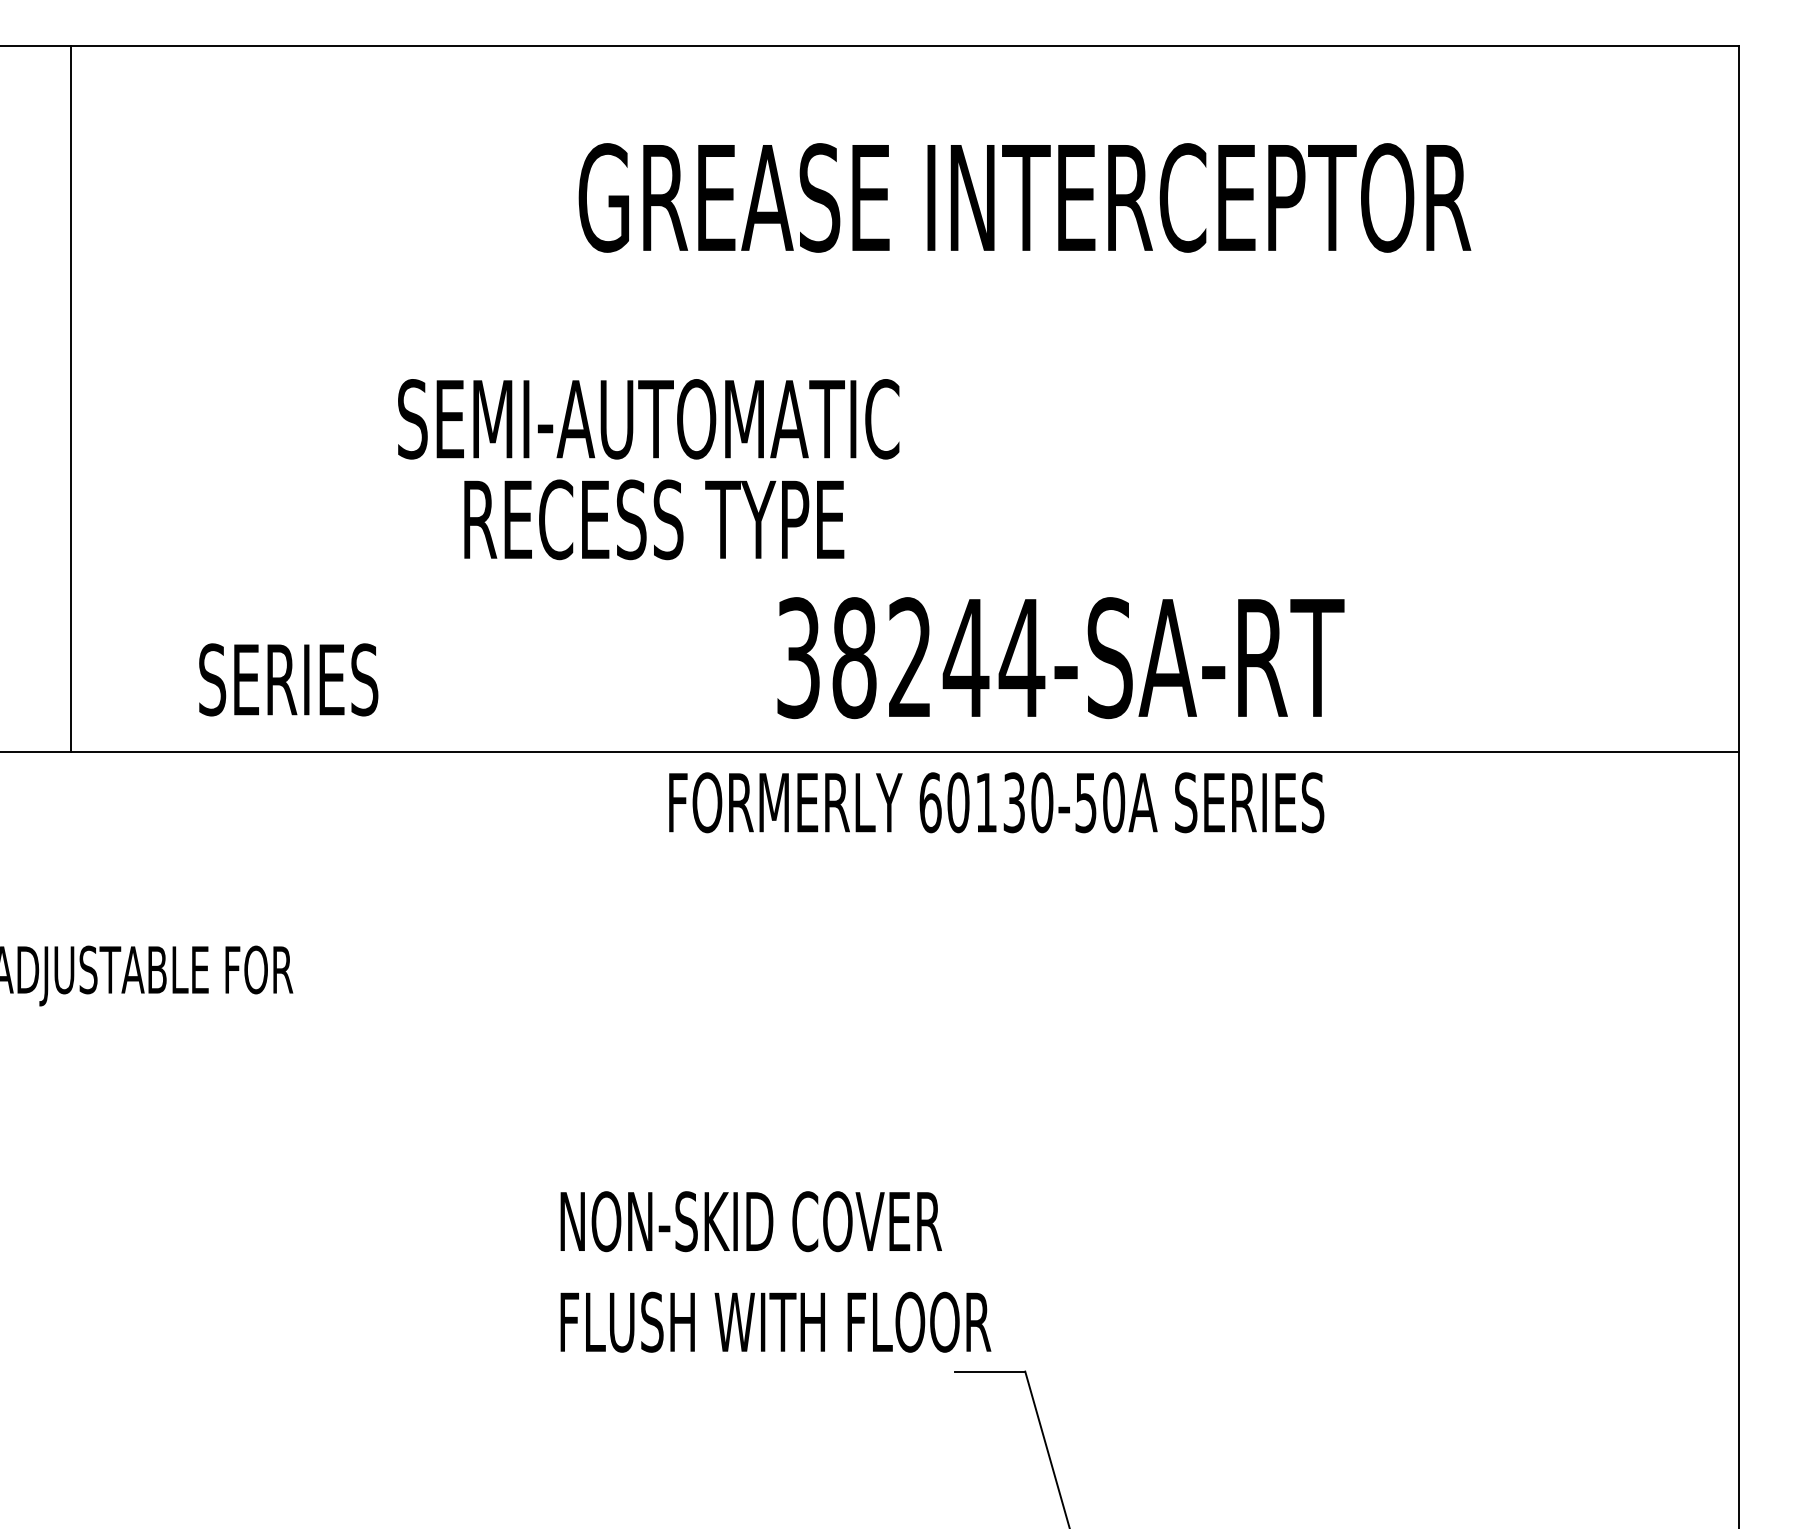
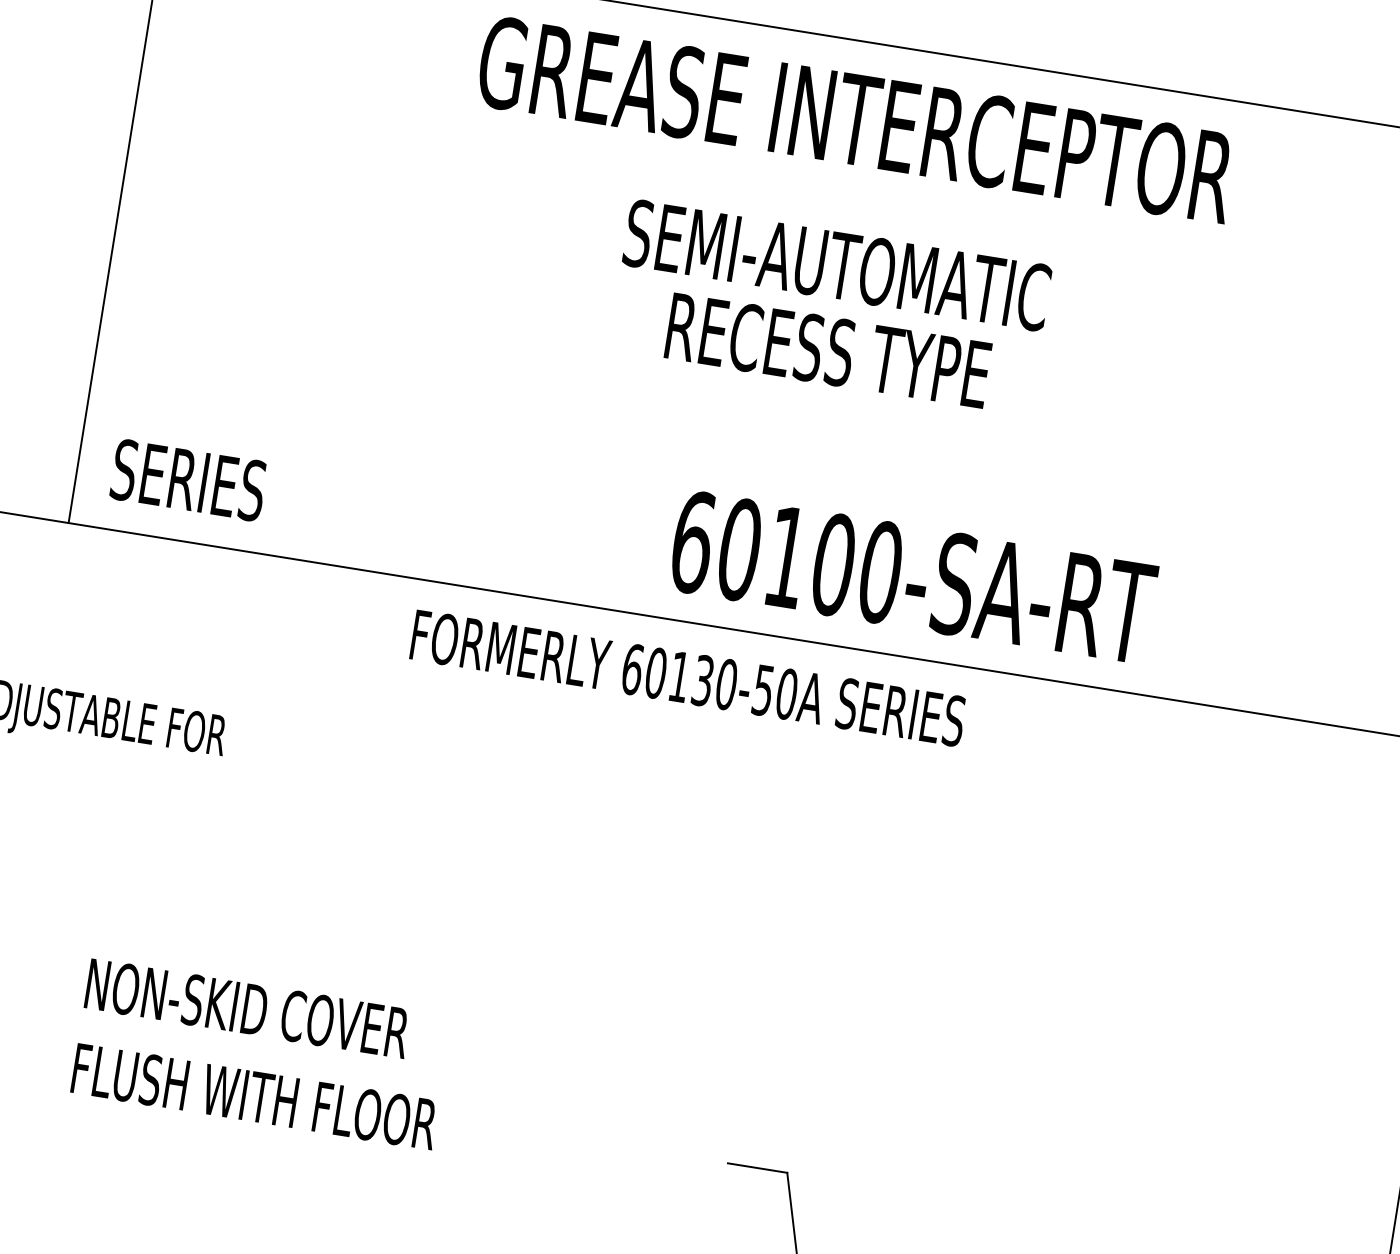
text: (1024, 197) -> (856, 119), moved
text: (648, 469) -> (830, 307), moved
text: (911, 658) -> (787, 557), 38244-SA-RT -> 60100-SA-RT
text: (288, 679) -> (188, 480), moved
text: (996, 802) -> (688, 678), moved
text: (775, 1271) -> (261, 1054), moved

